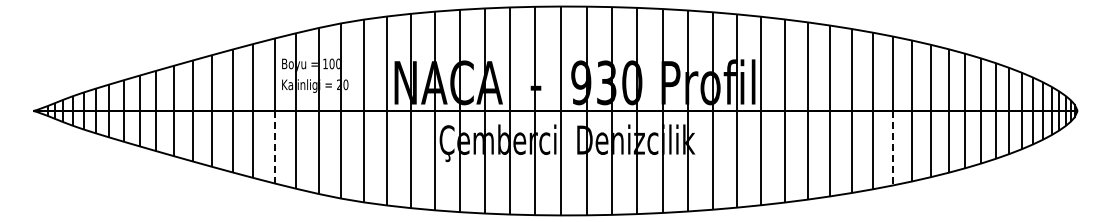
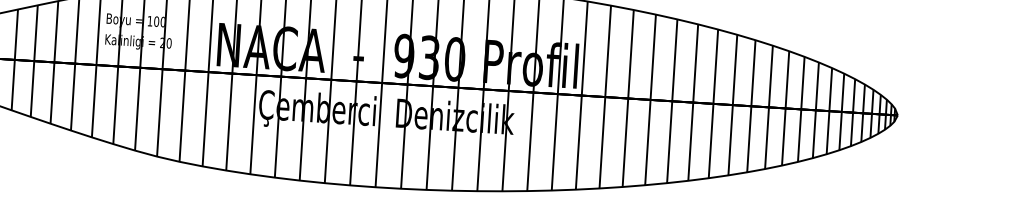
line: (274, 147) -> (93, 101), dashed -> solid
line: (892, 148) -> (710, 141), dashed -> solid

